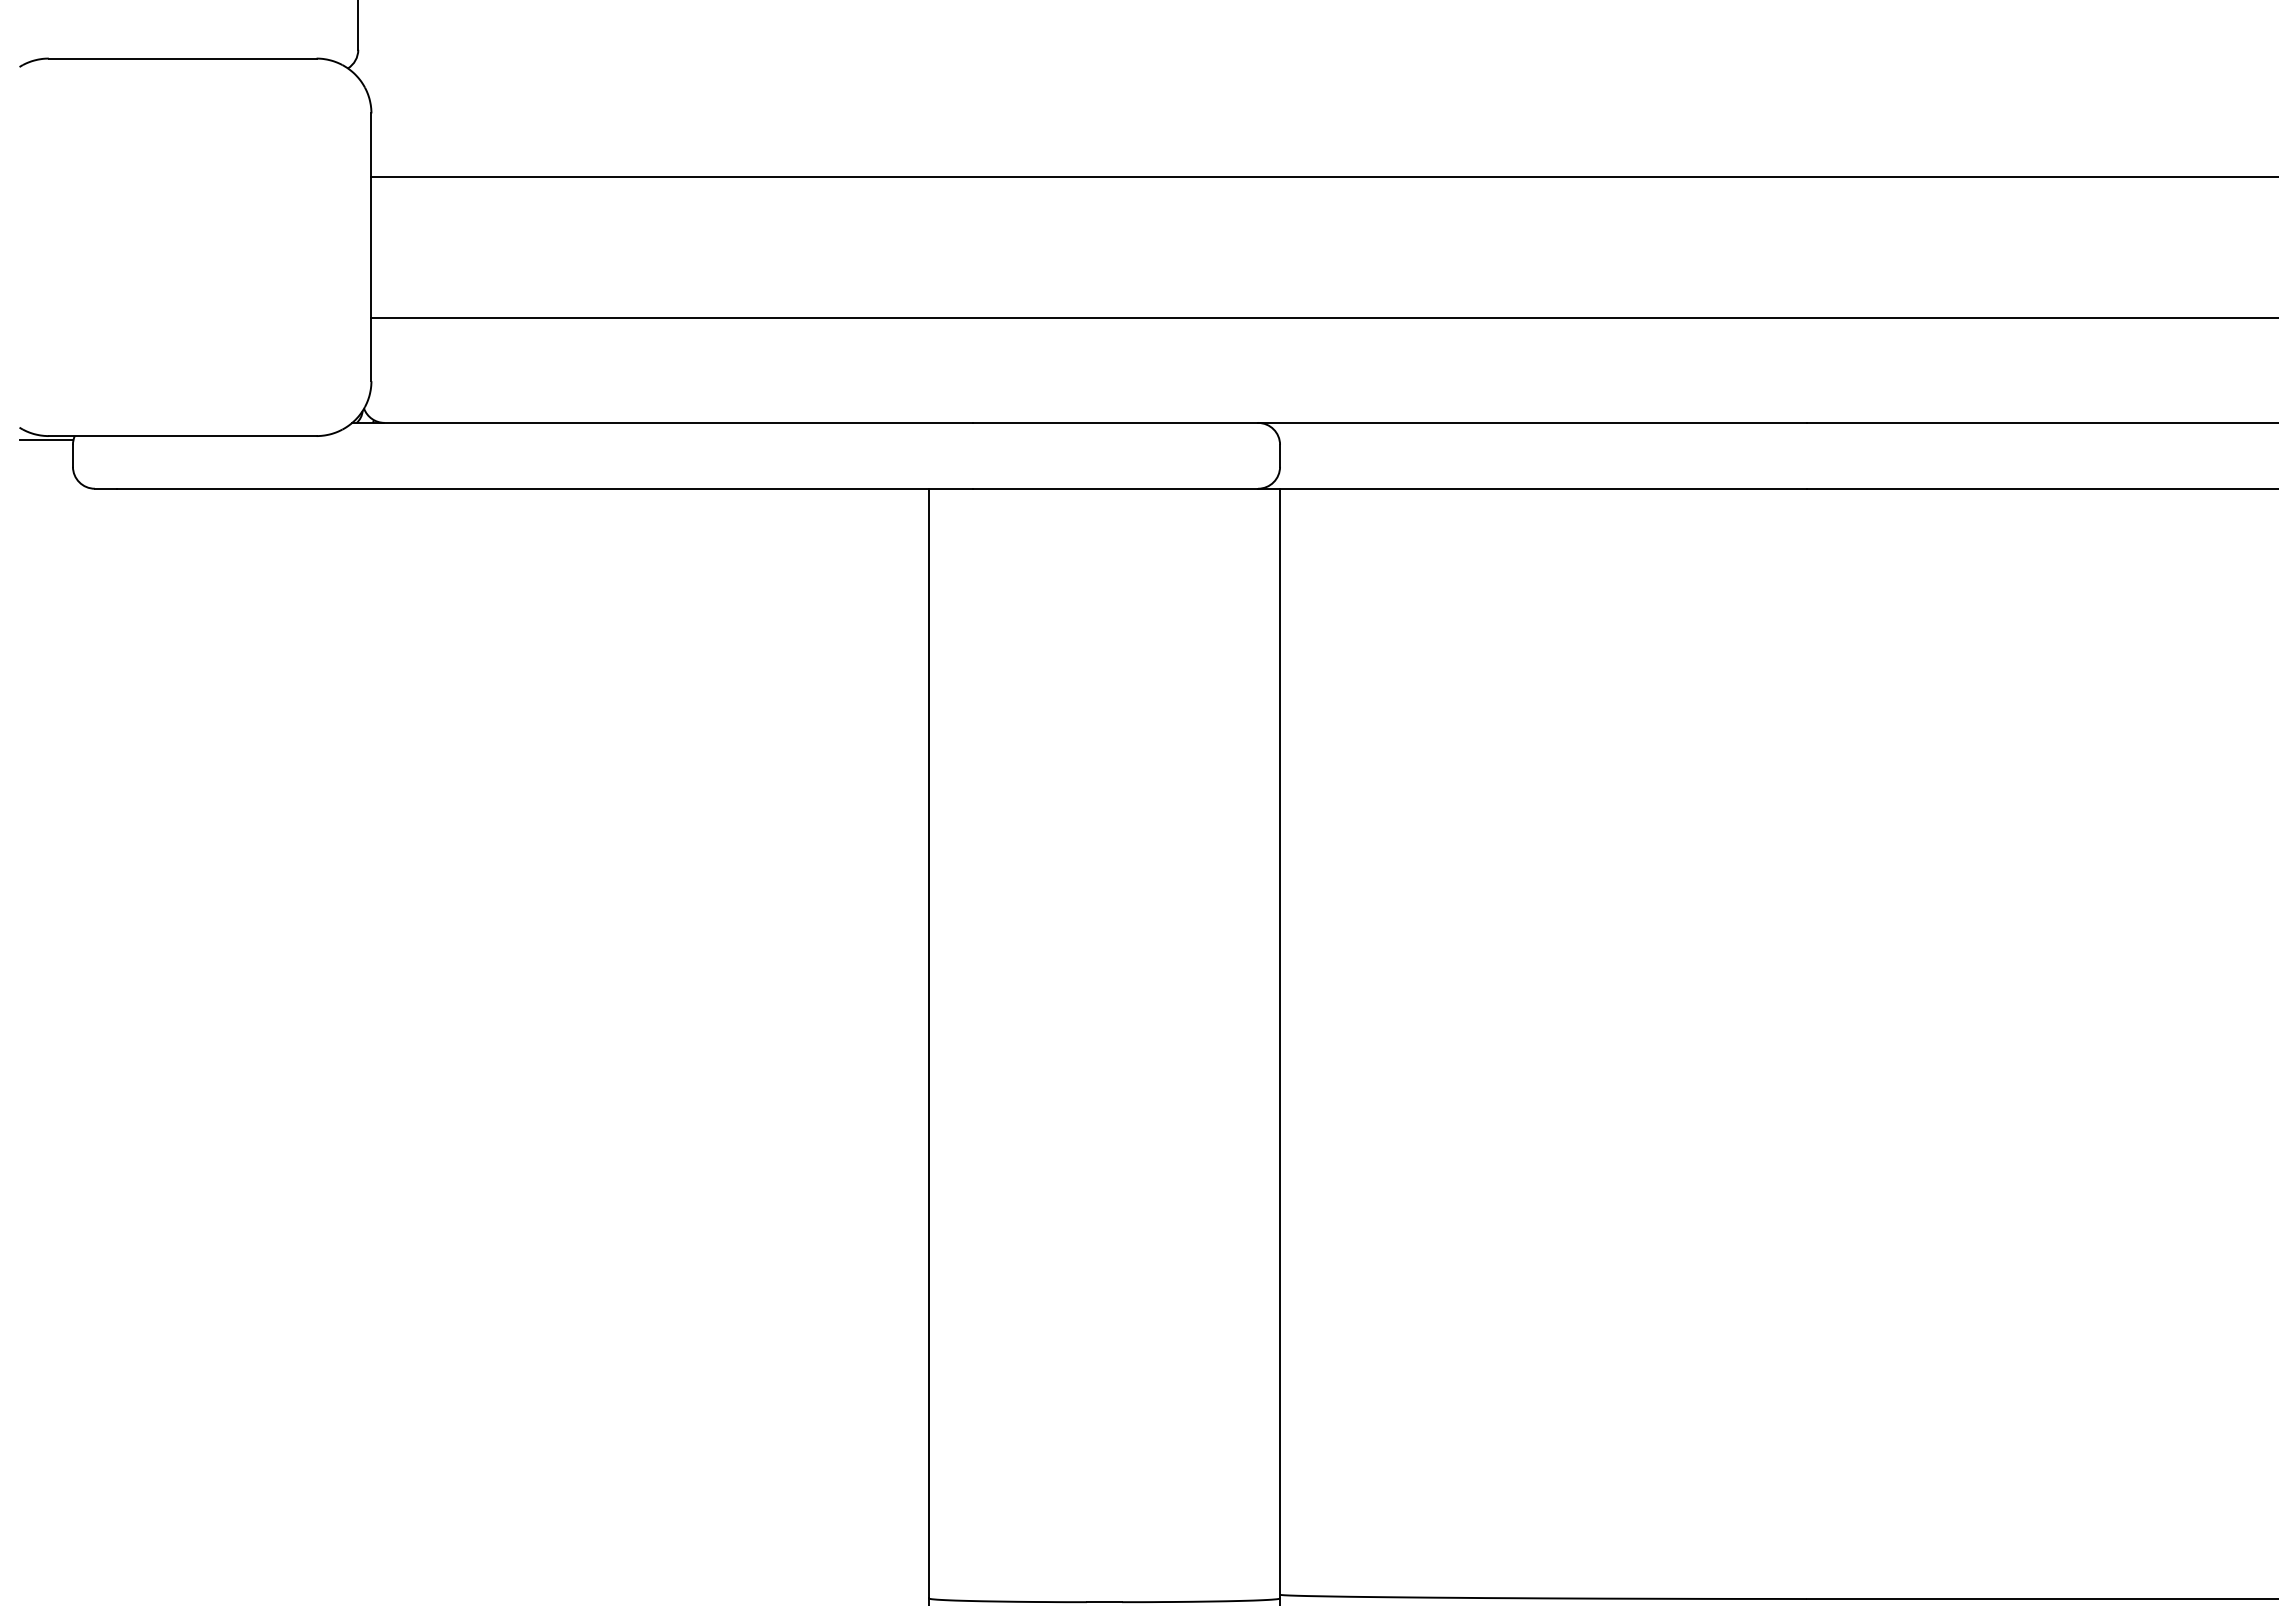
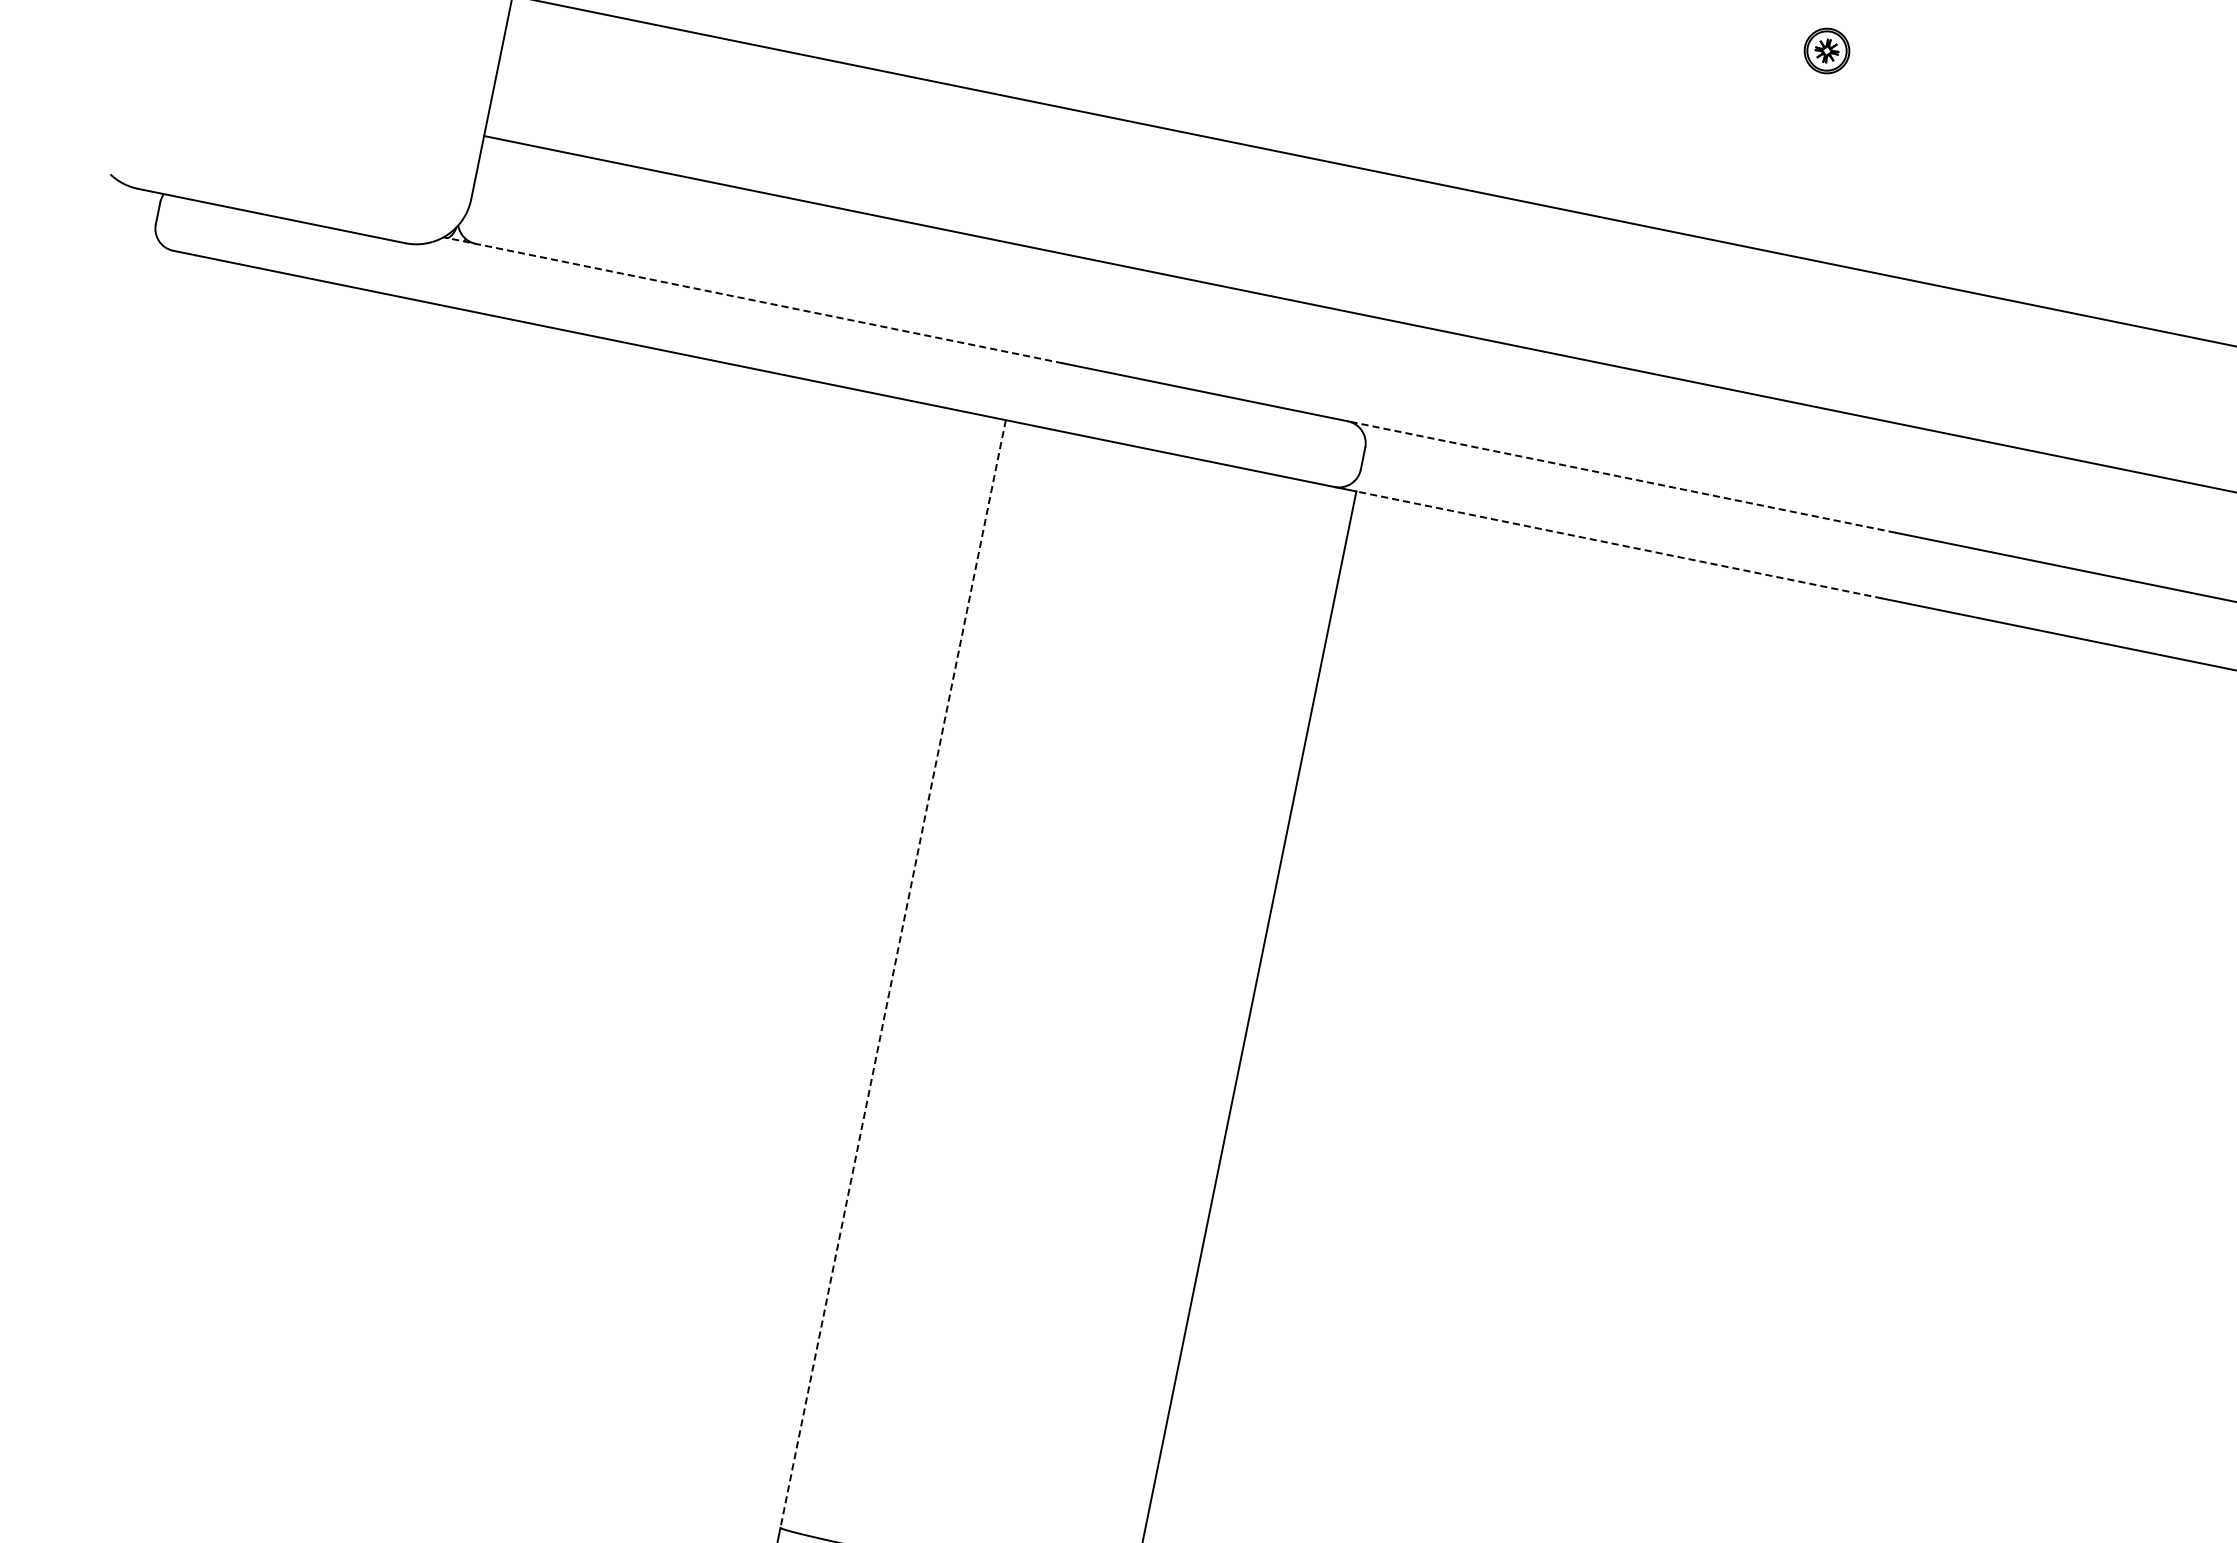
line: (662, 422) -> (753, 299), solid -> dashed
line: (1531, 422) -> (1620, 476), solid -> dashed
line: (46, 440) -> (134, 192), removed
line: (1542, 488) -> (1618, 544), solid -> dashed
line: (928, 1043) -> (892, 973), solid -> dashed

